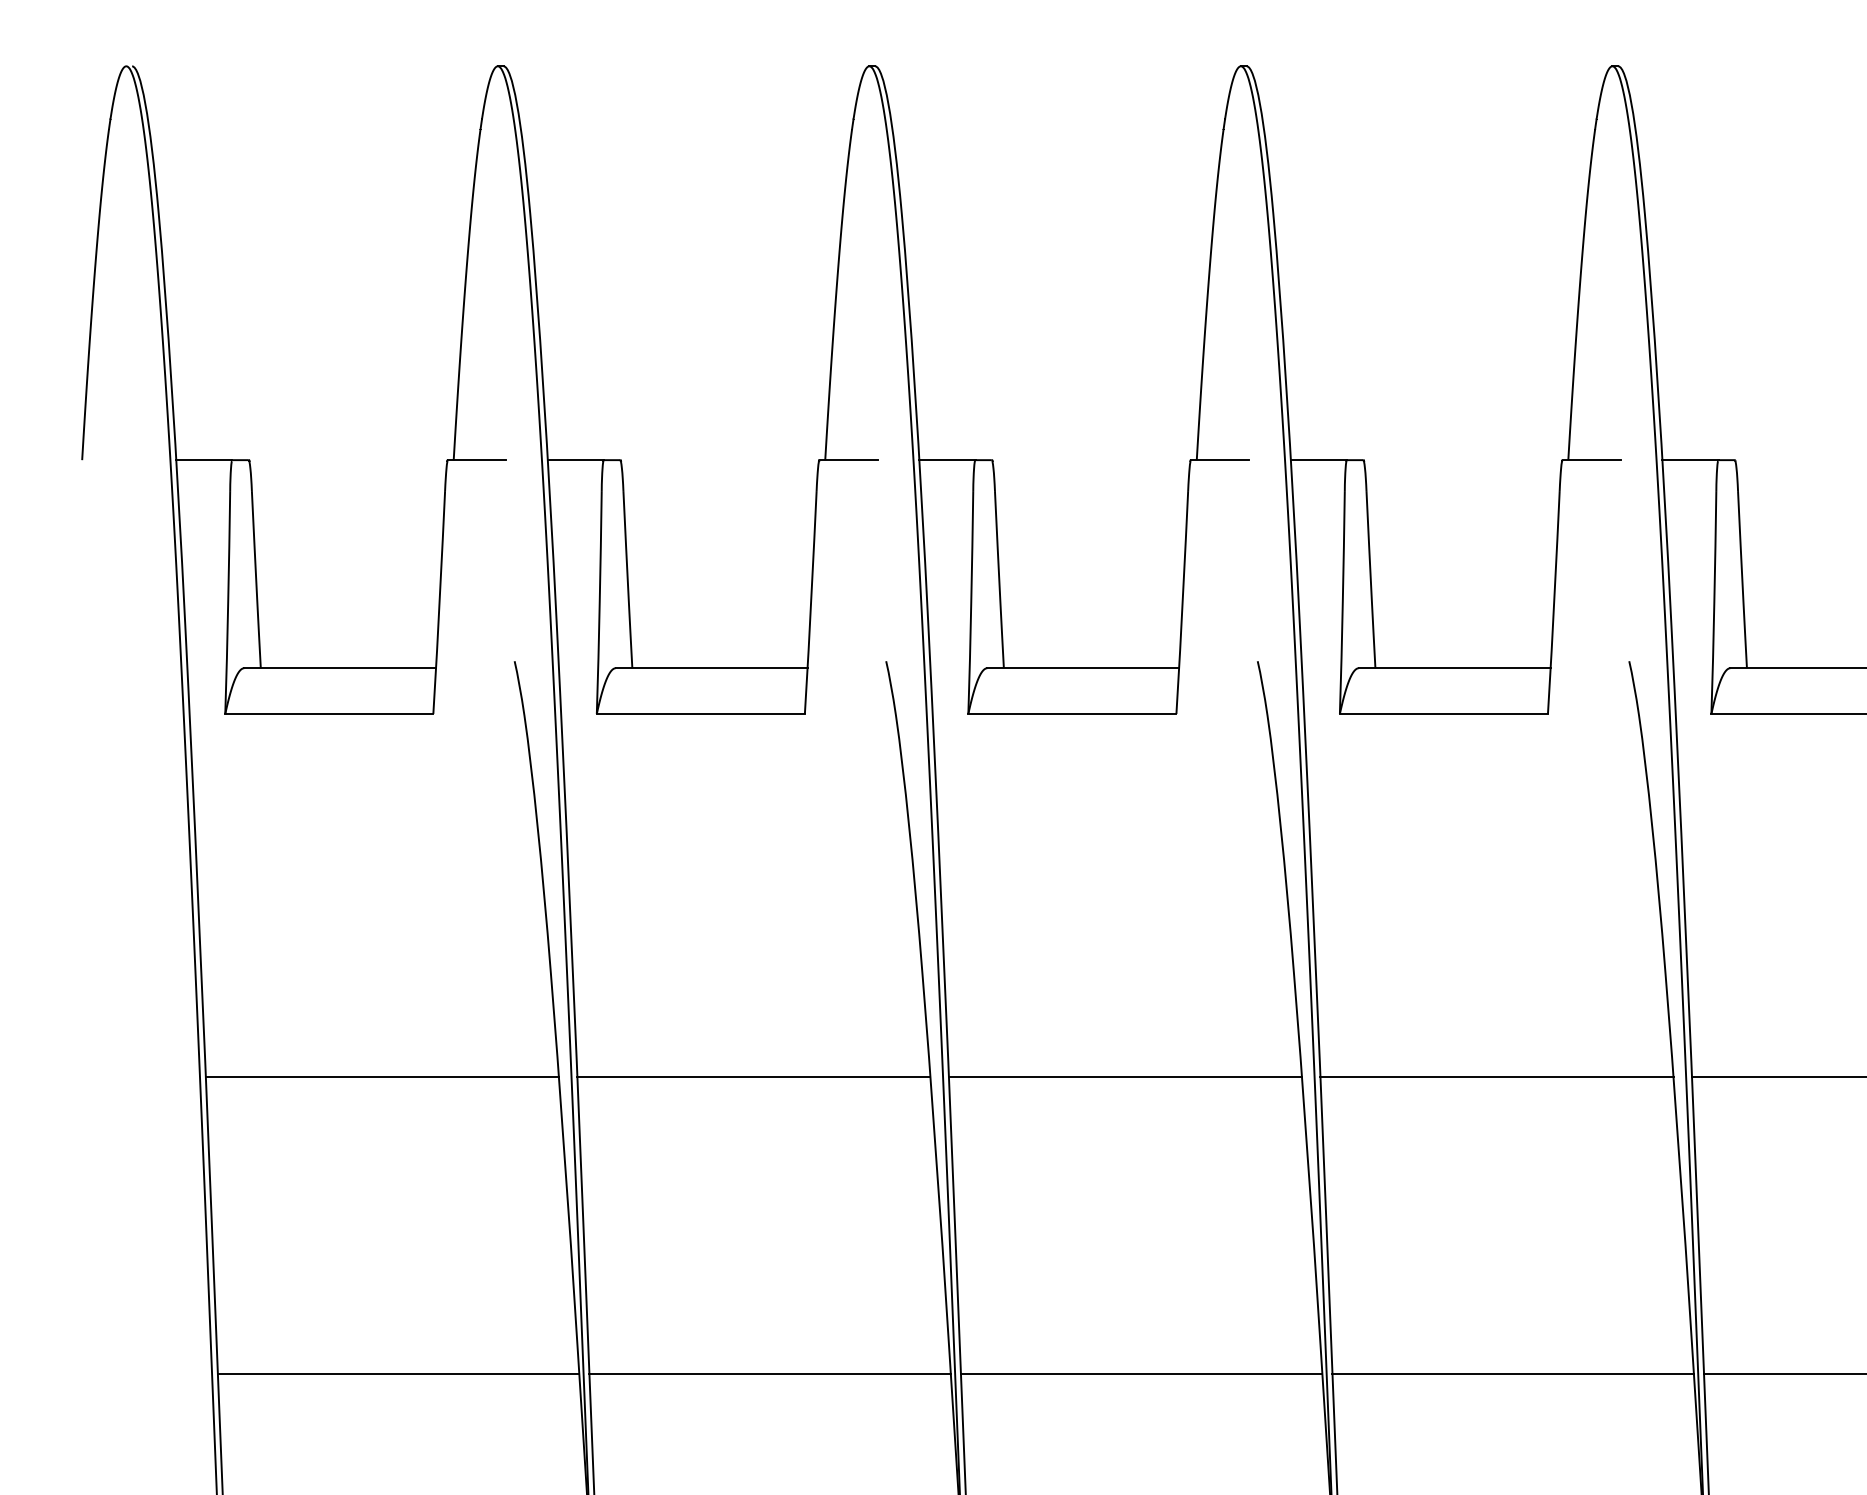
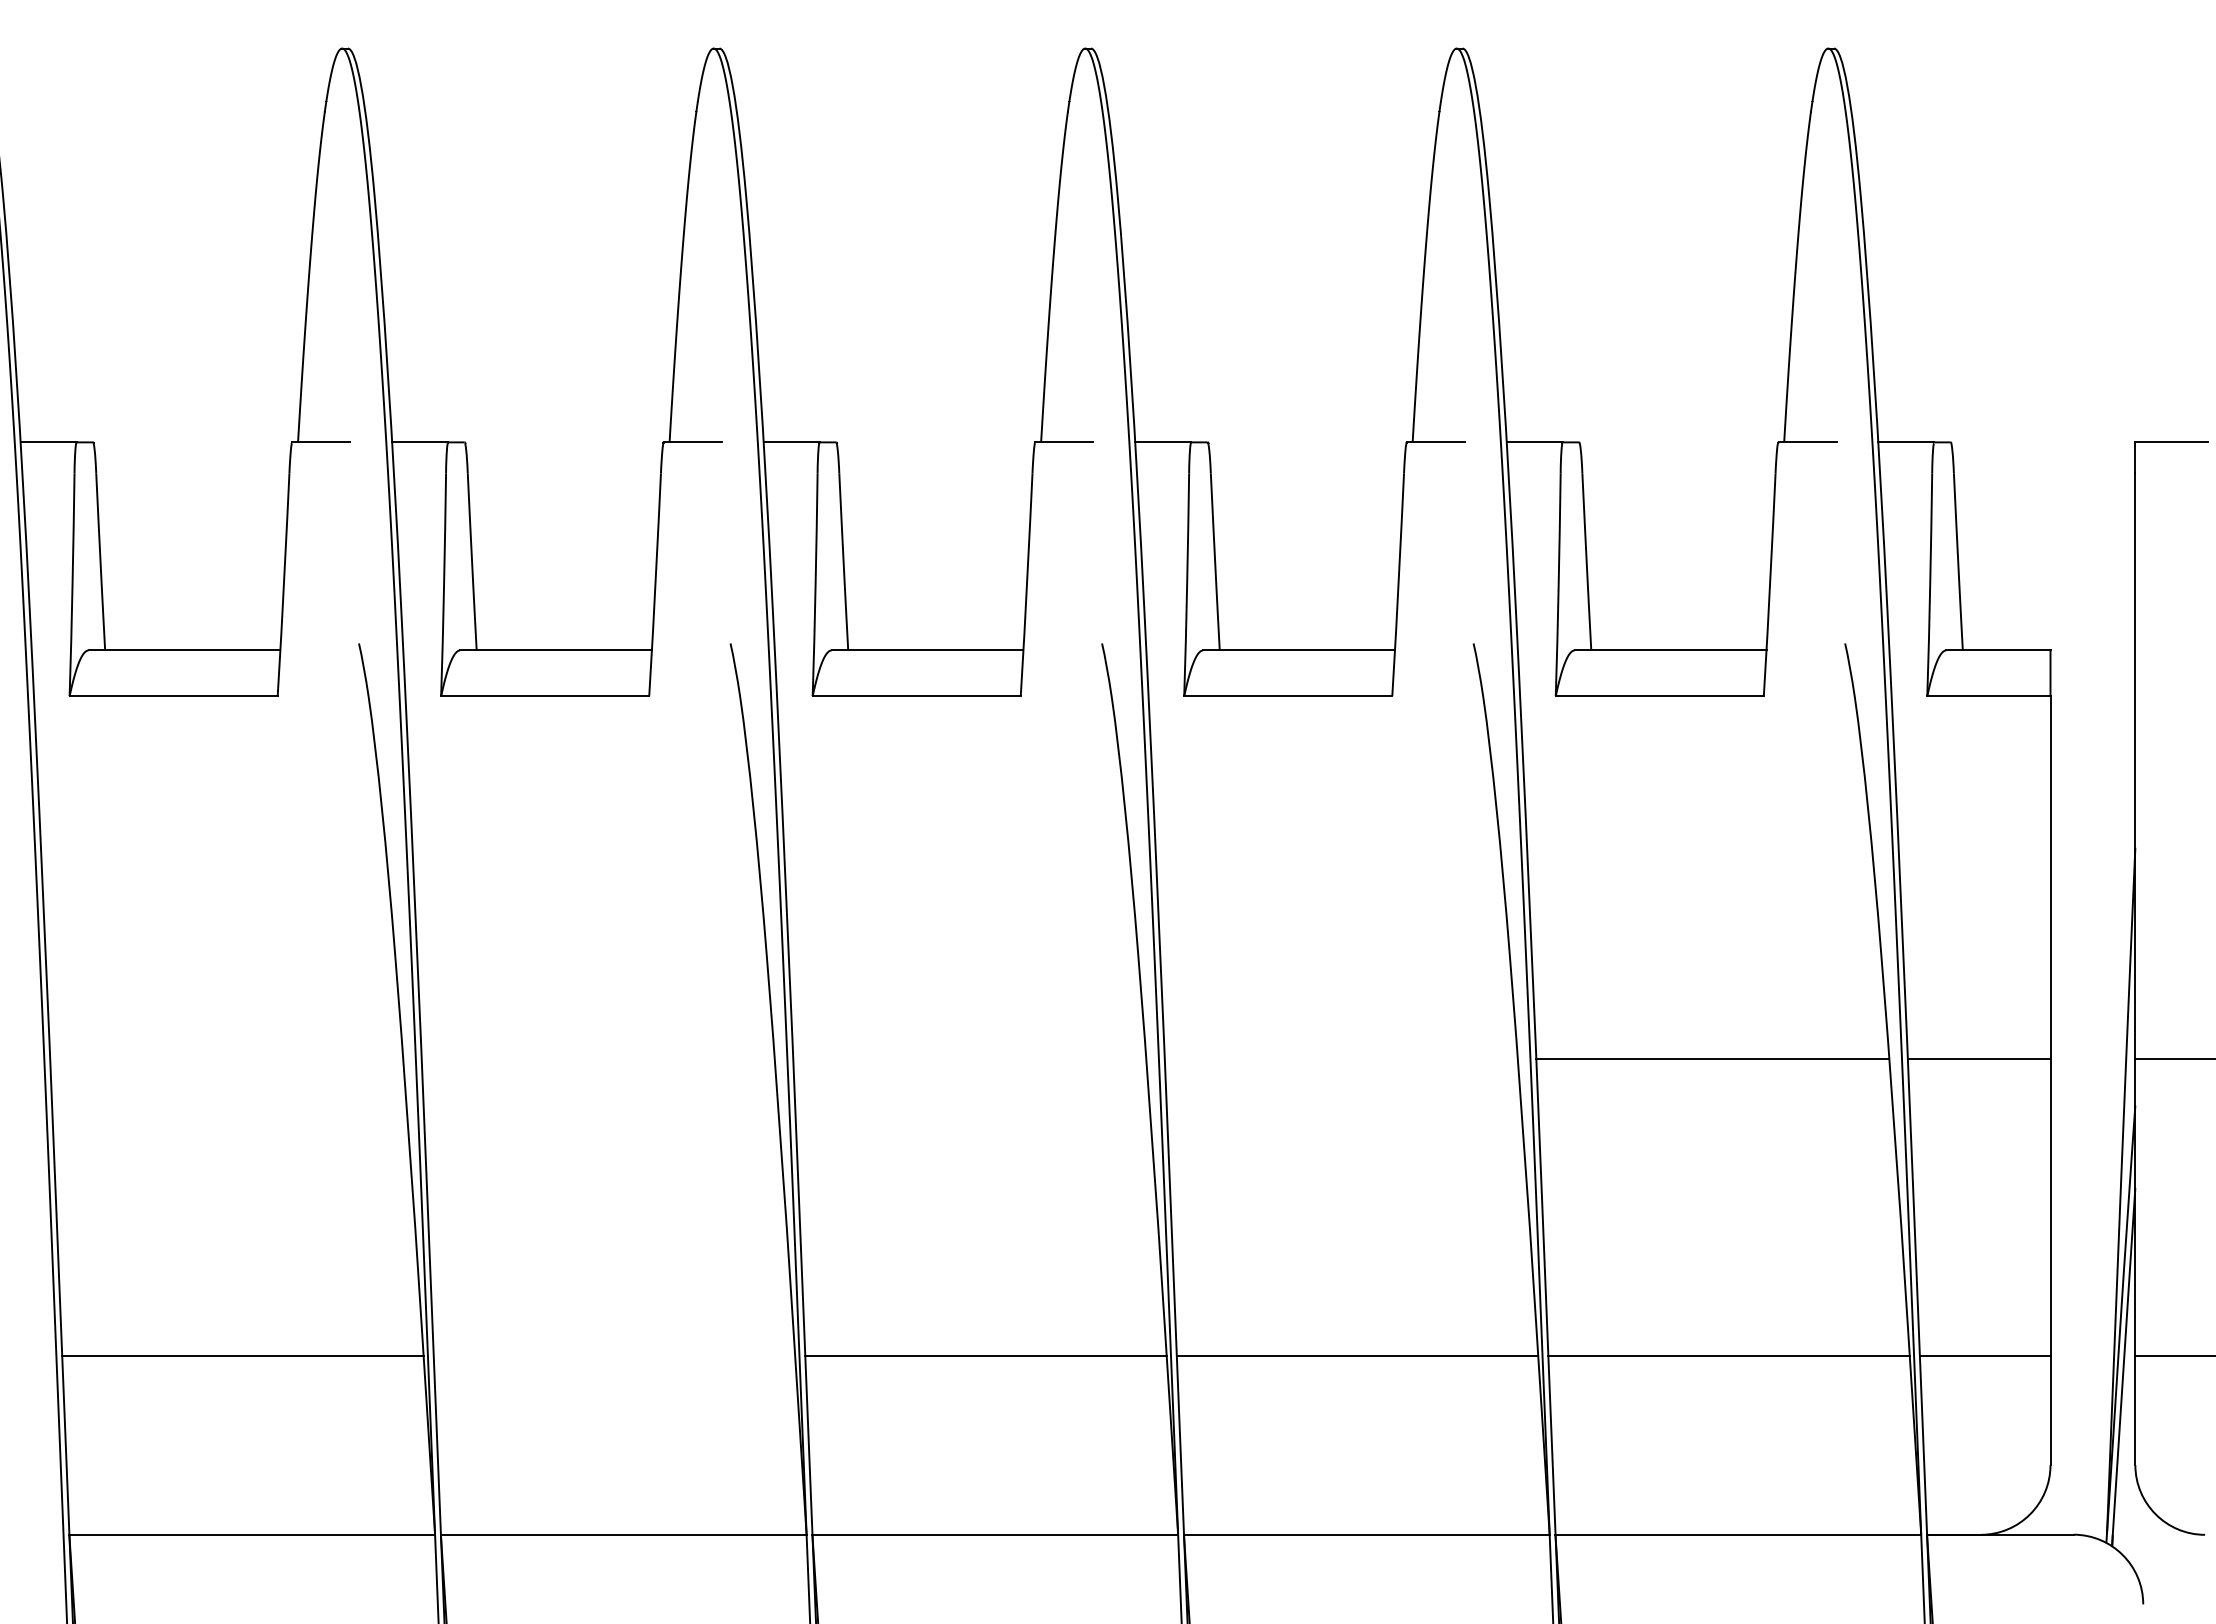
line: (382, 1077) -> (226, 1059), removed
line: (753, 1077) -> (597, 1059), removed
line: (1125, 1077) -> (969, 1059), removed
line: (1496, 1077) -> (1340, 1059), removed
line: (770, 1374) -> (614, 1356), removed

